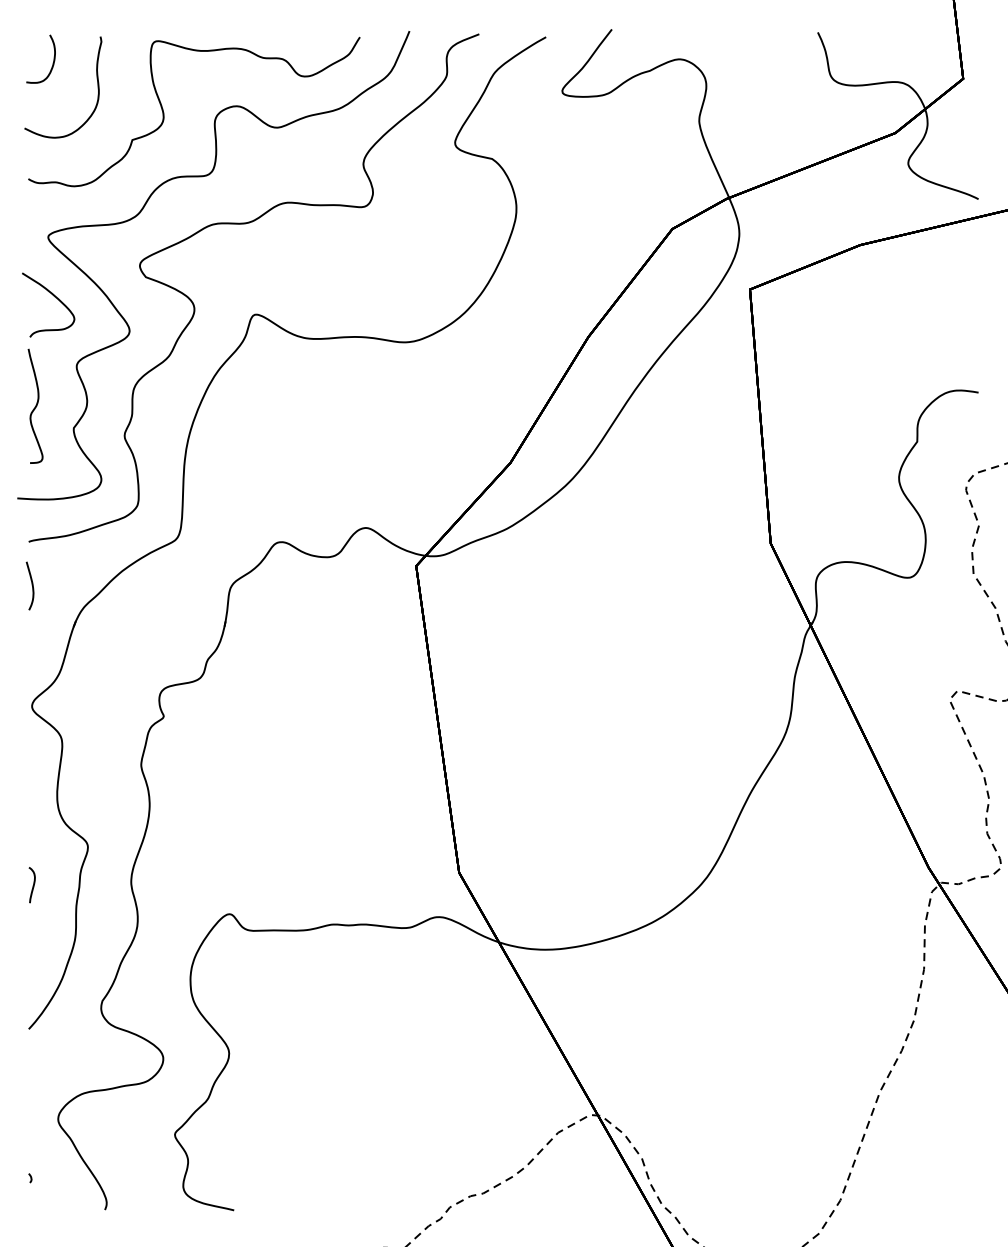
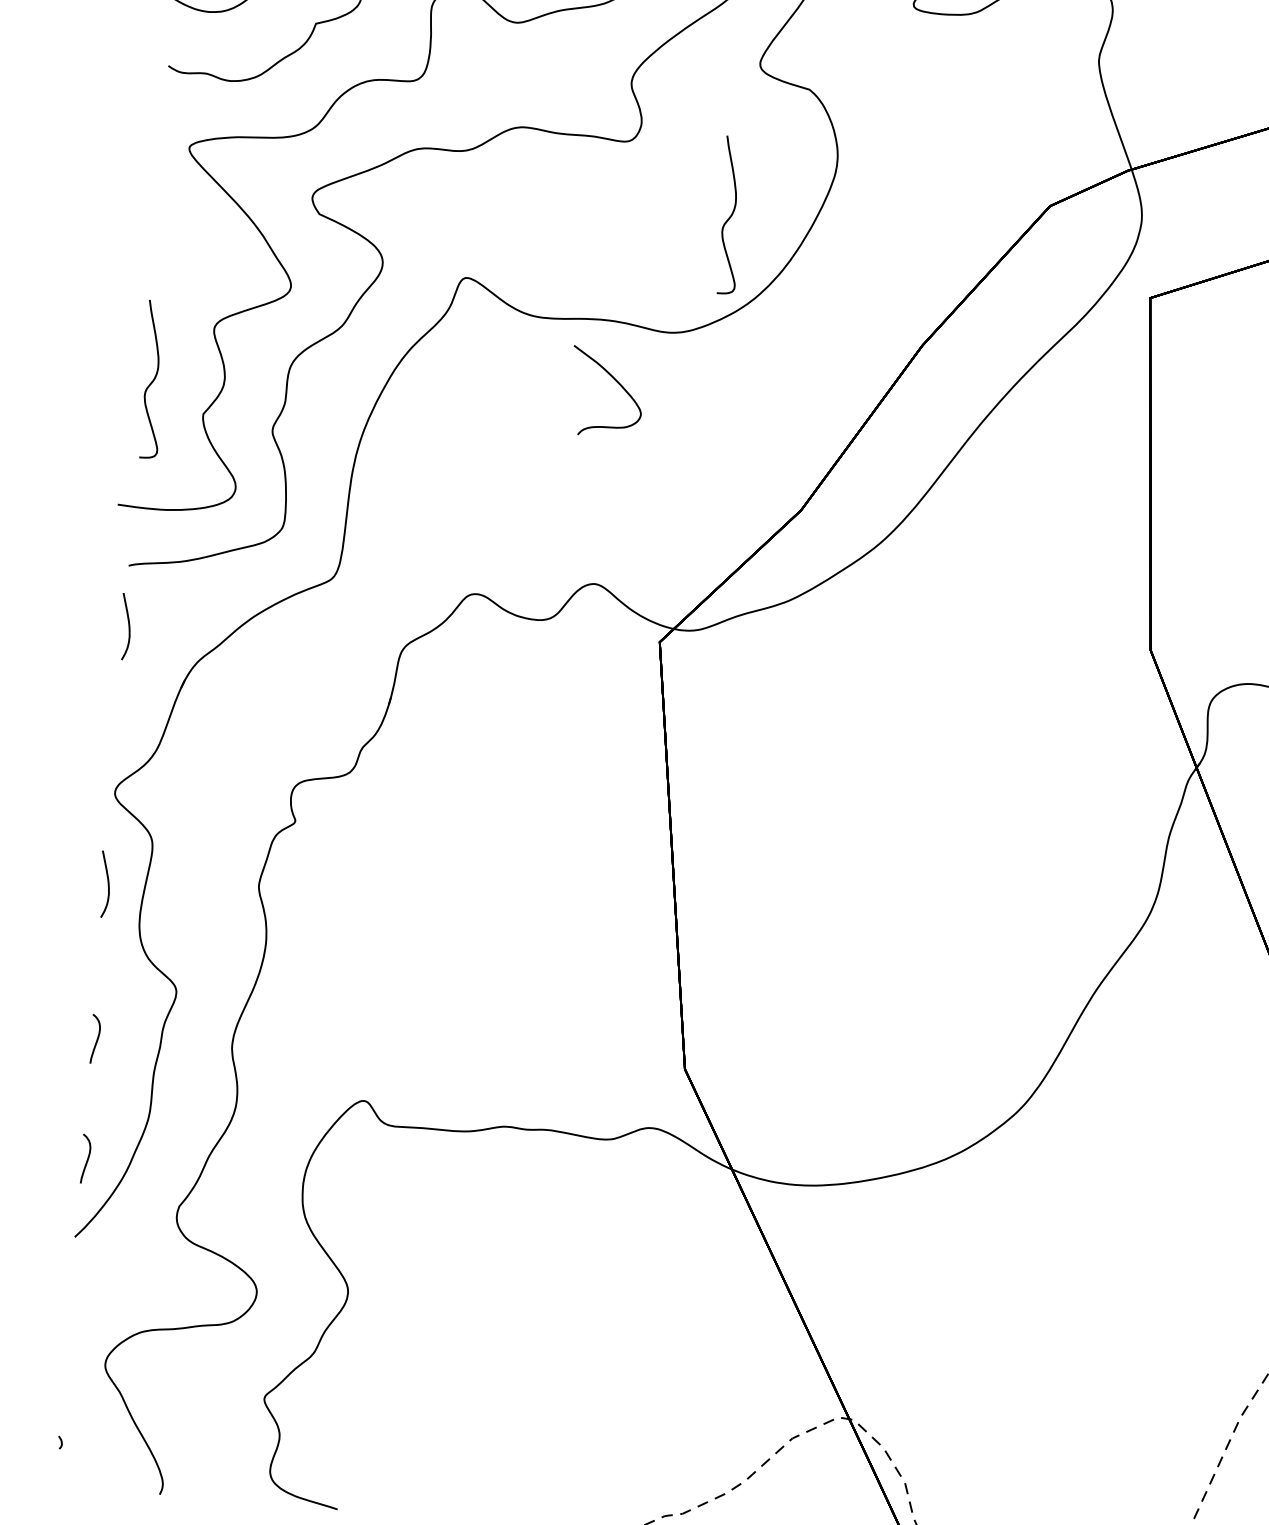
curve: (442, 253) -> (730, 214), added
curve: (54, 297) -> (615, 382), moved
curve: (31, 772) -> (106, 883), added
curve: (32, 972) -> (86, 1159), added

